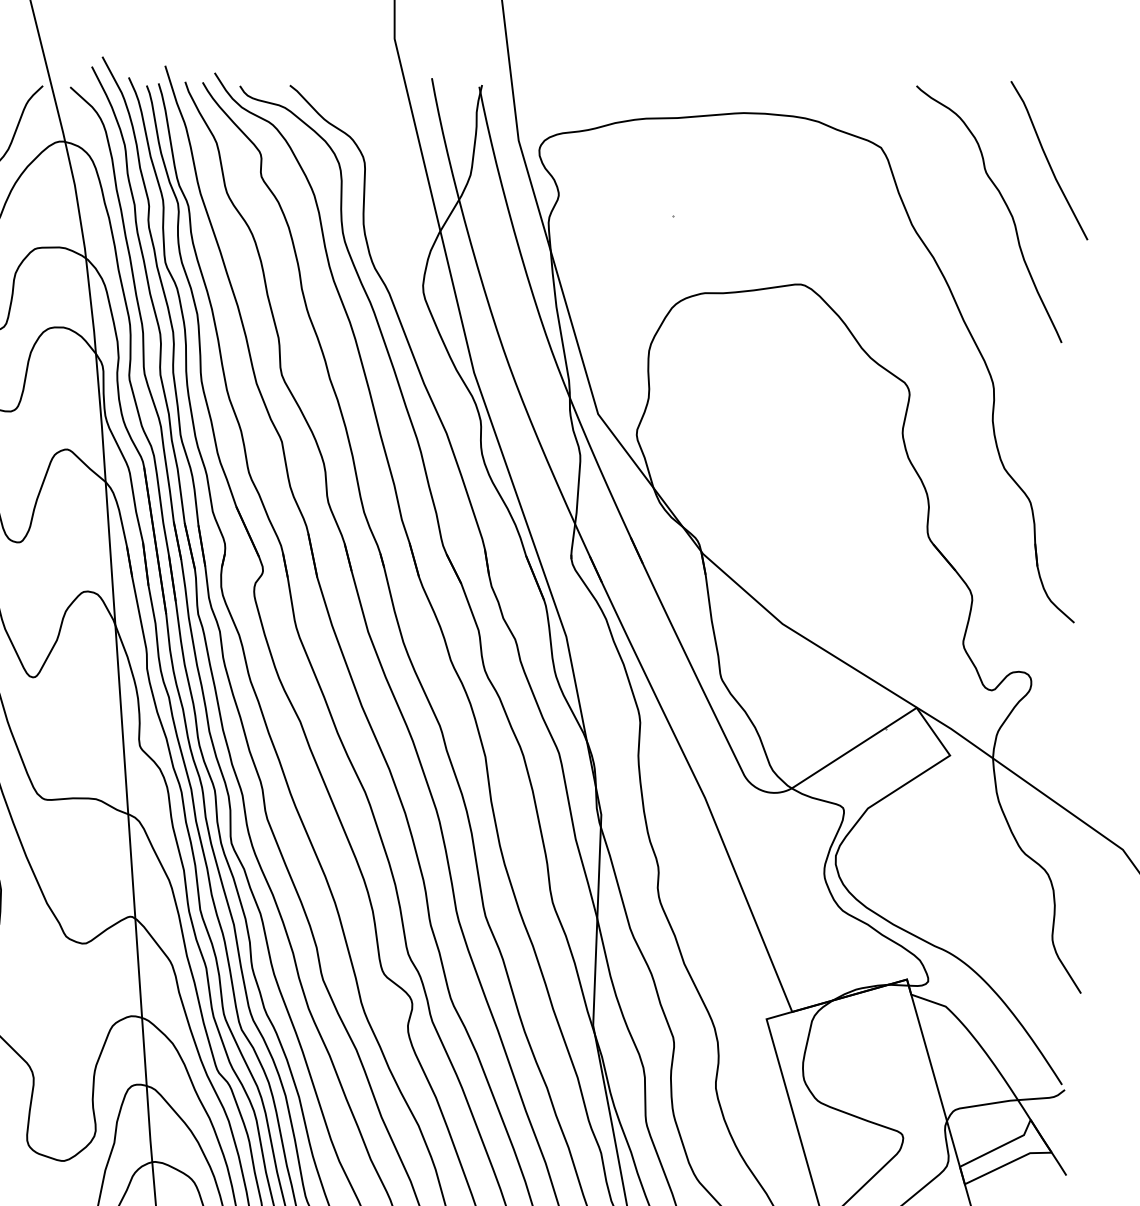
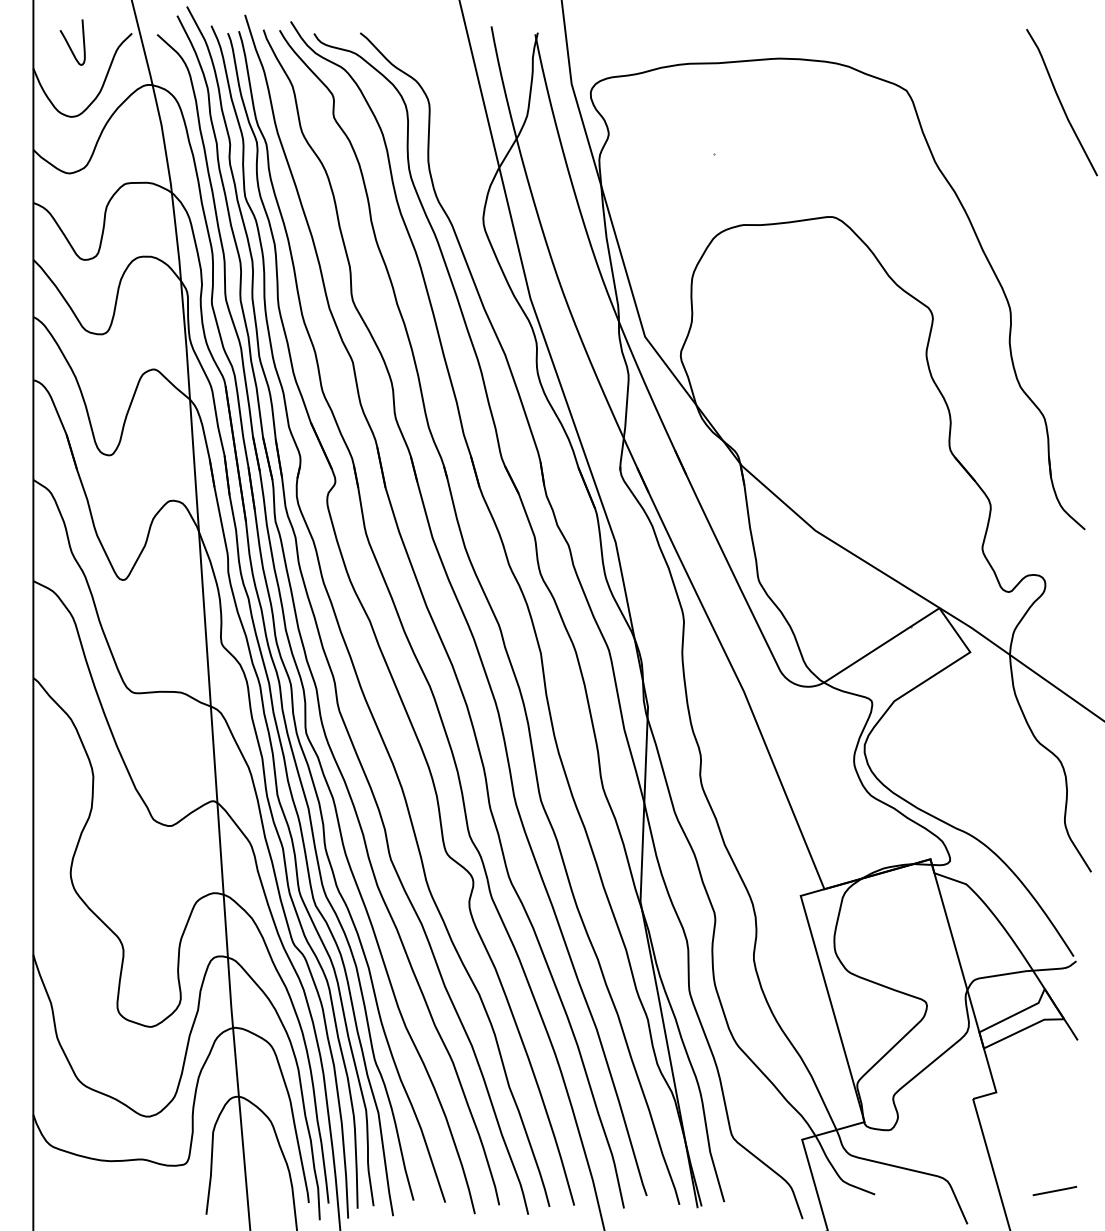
curve: (1005, 206) -> (1021, 144), removed

